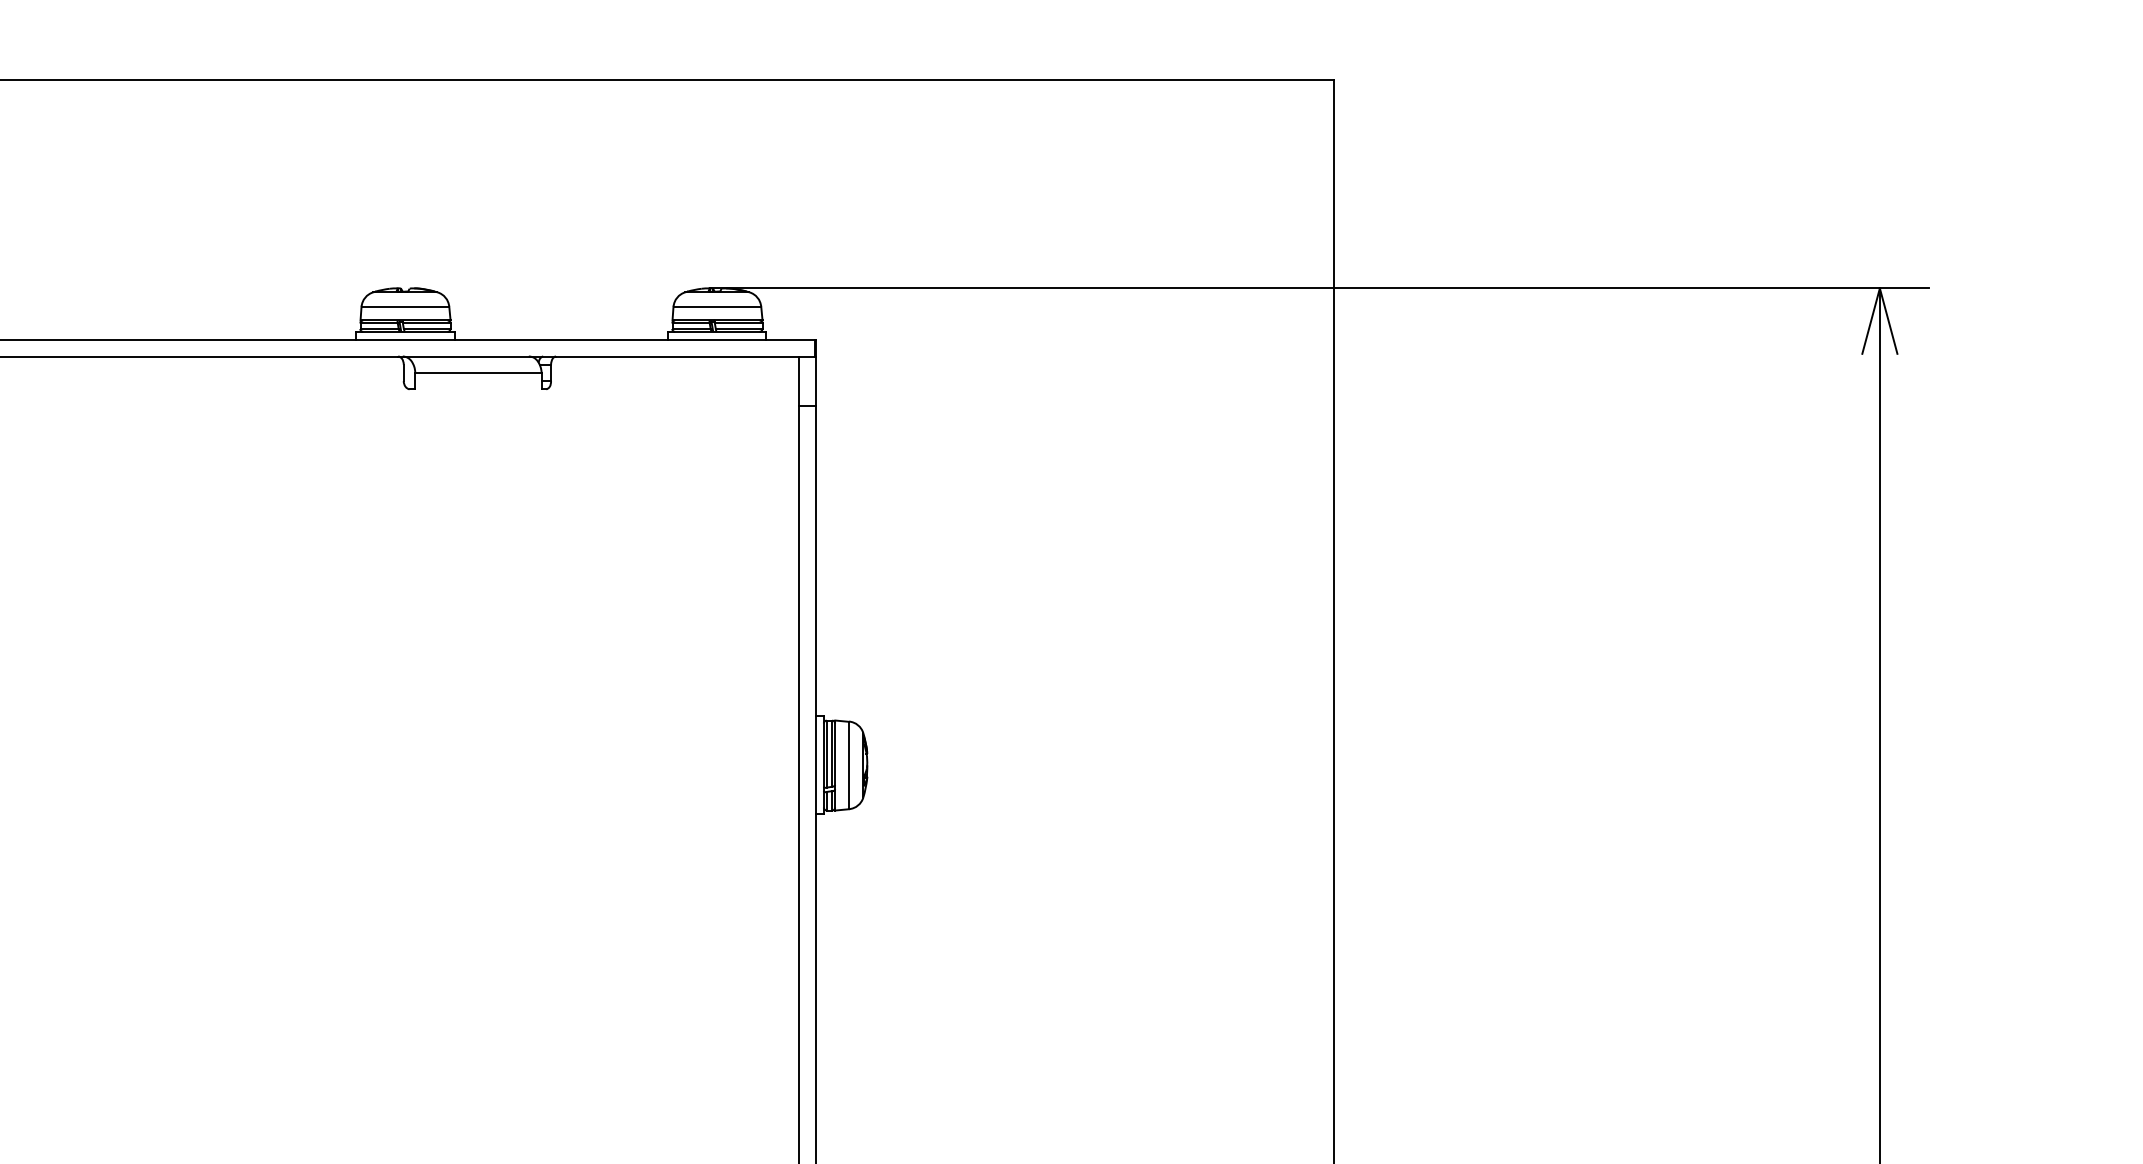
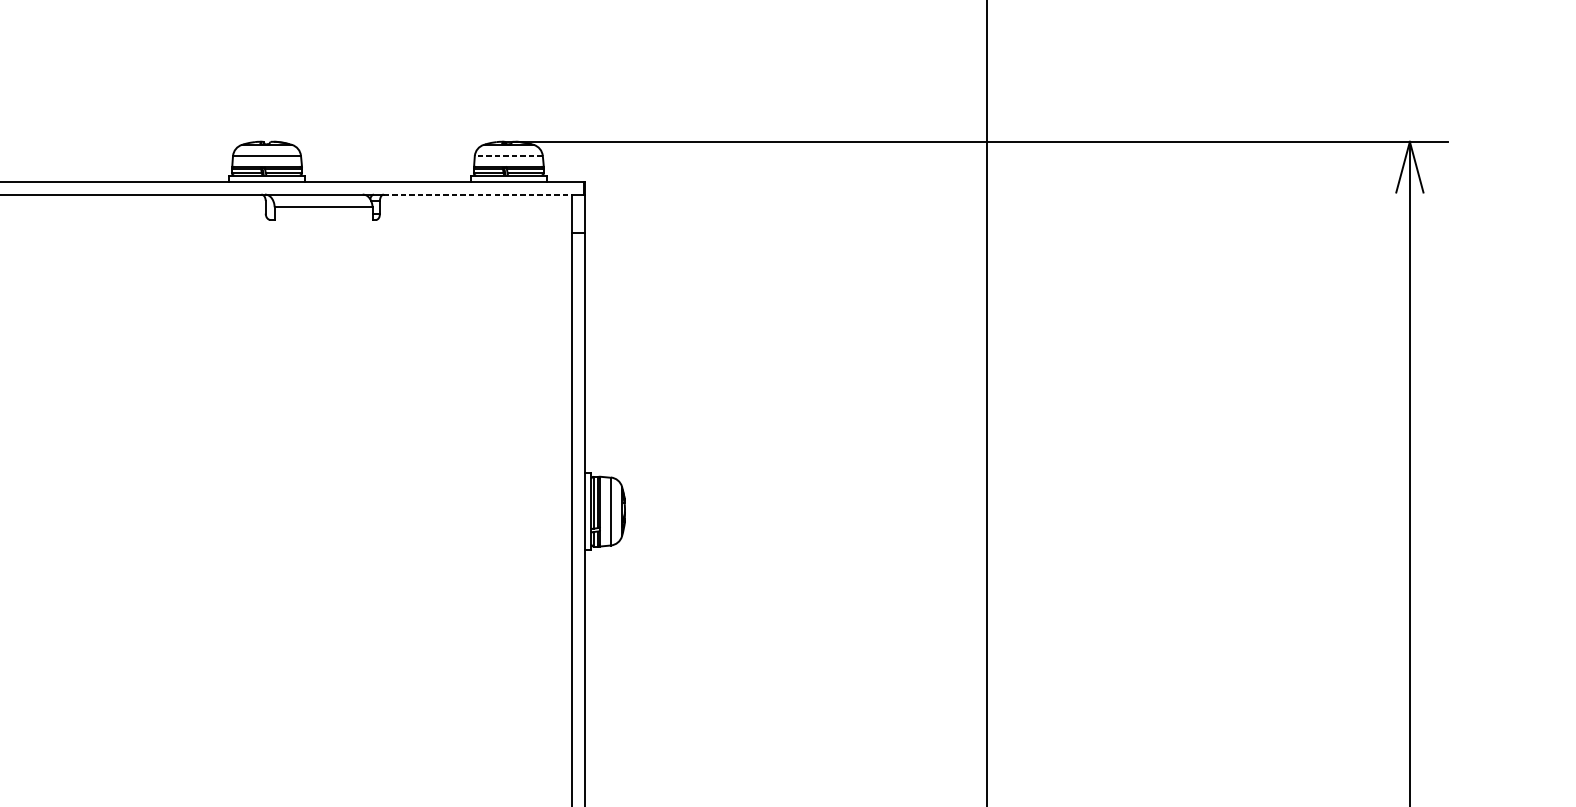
line: (717, 306) -> (508, 155), solid -> dashed
line: (677, 356) -> (477, 194), solid -> dashed

